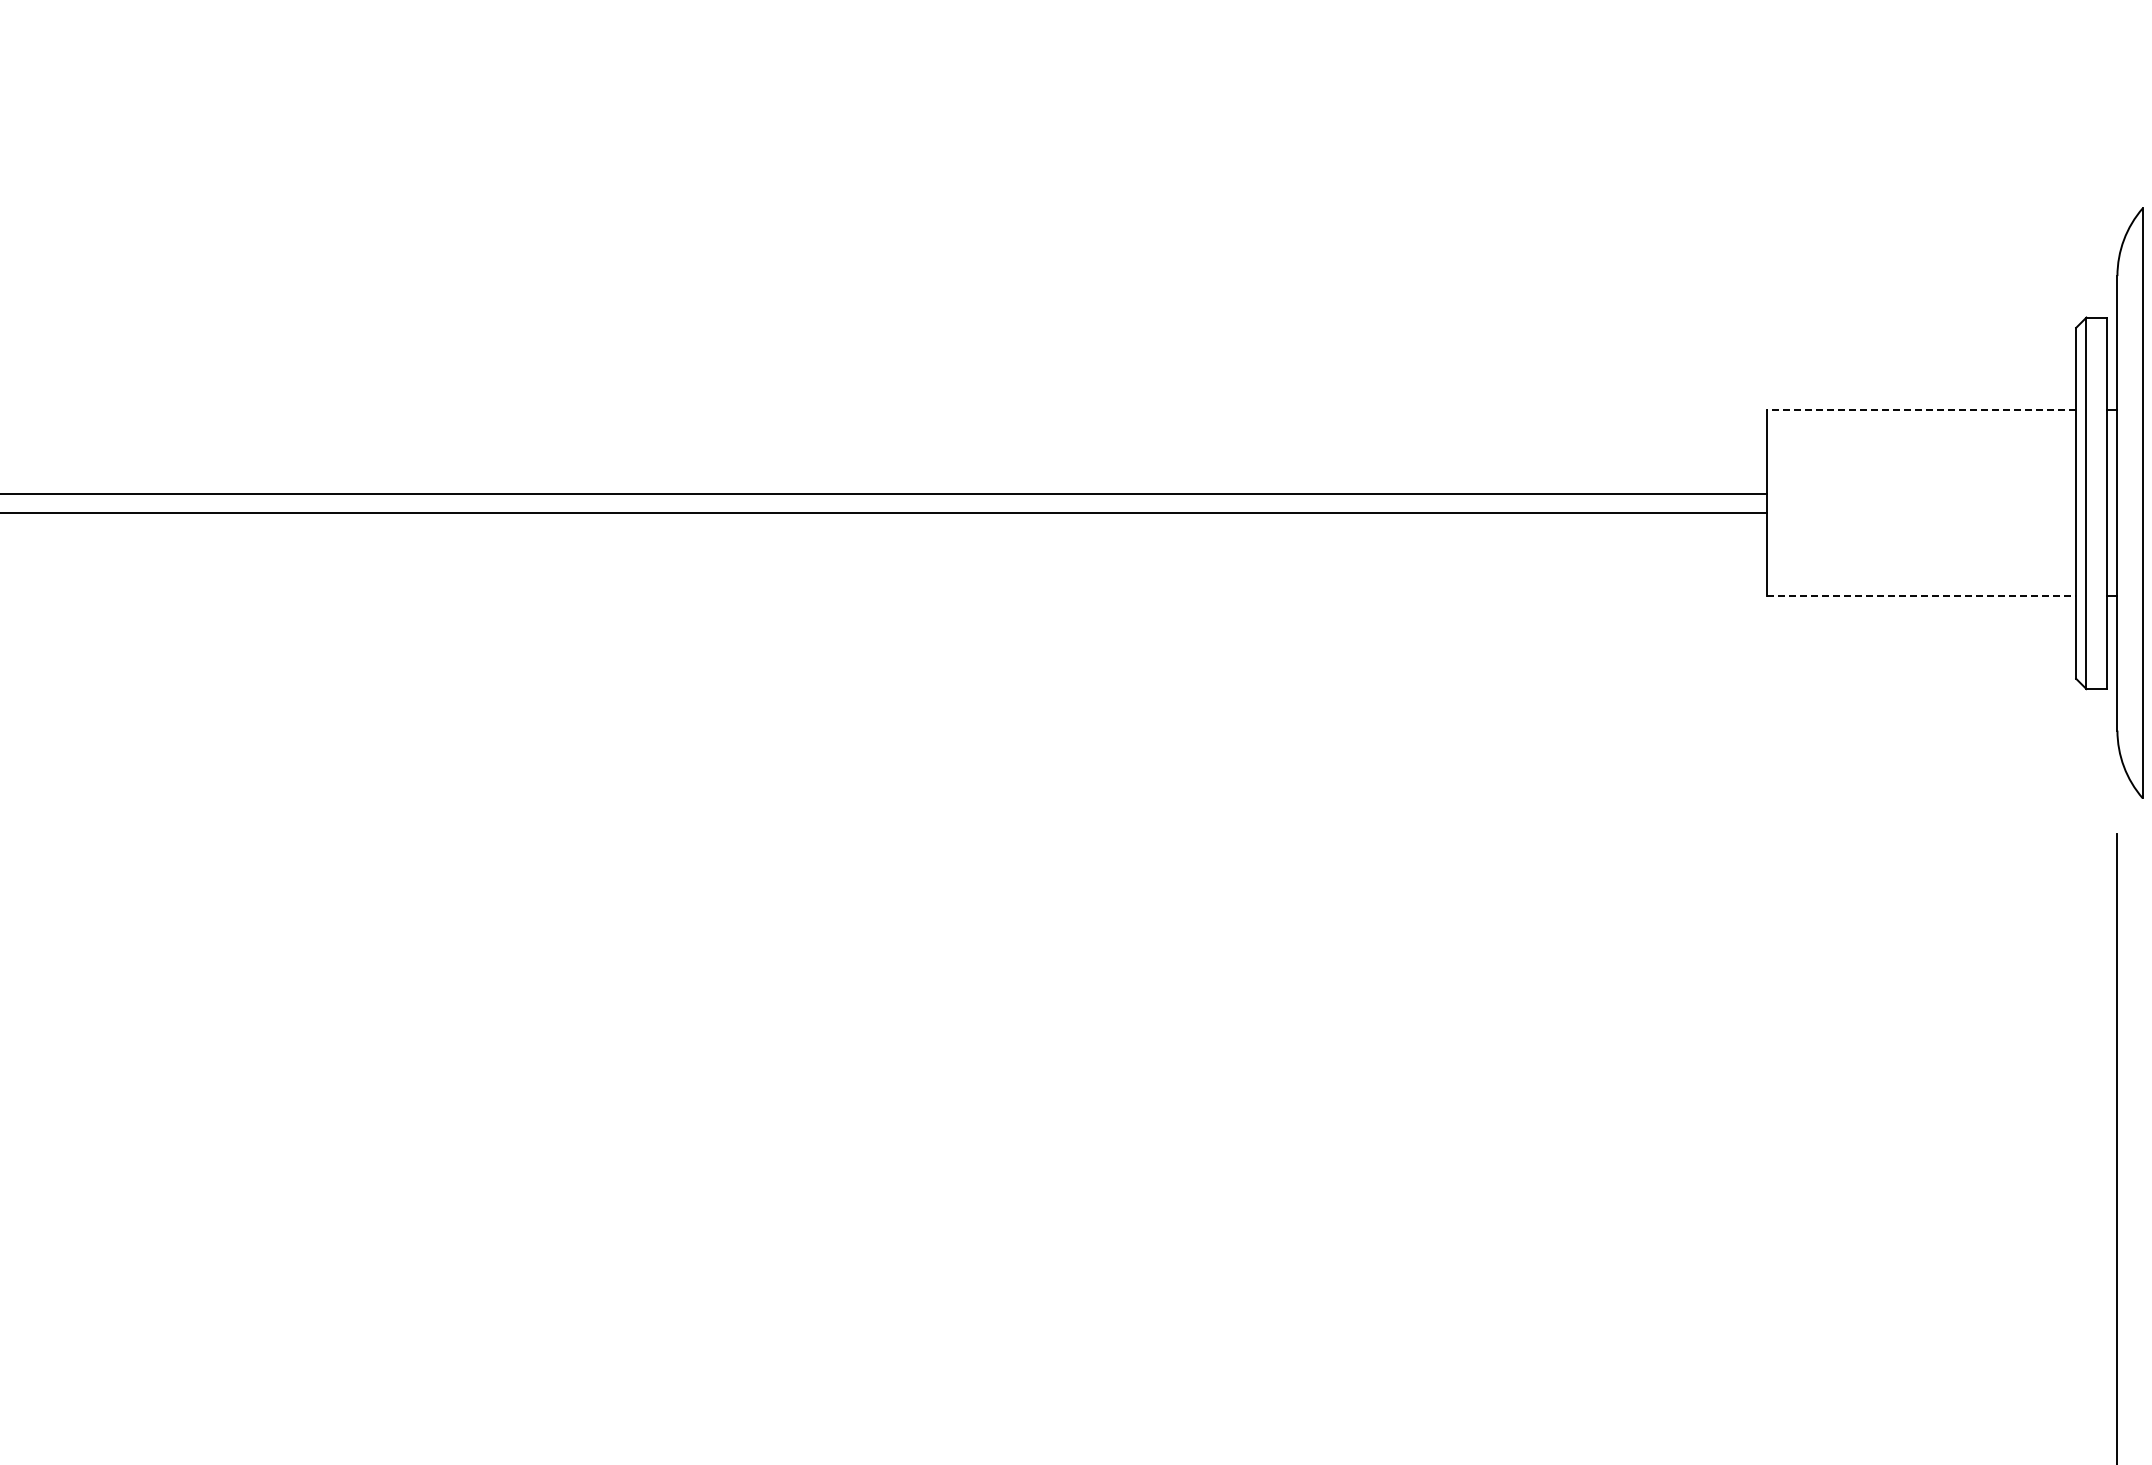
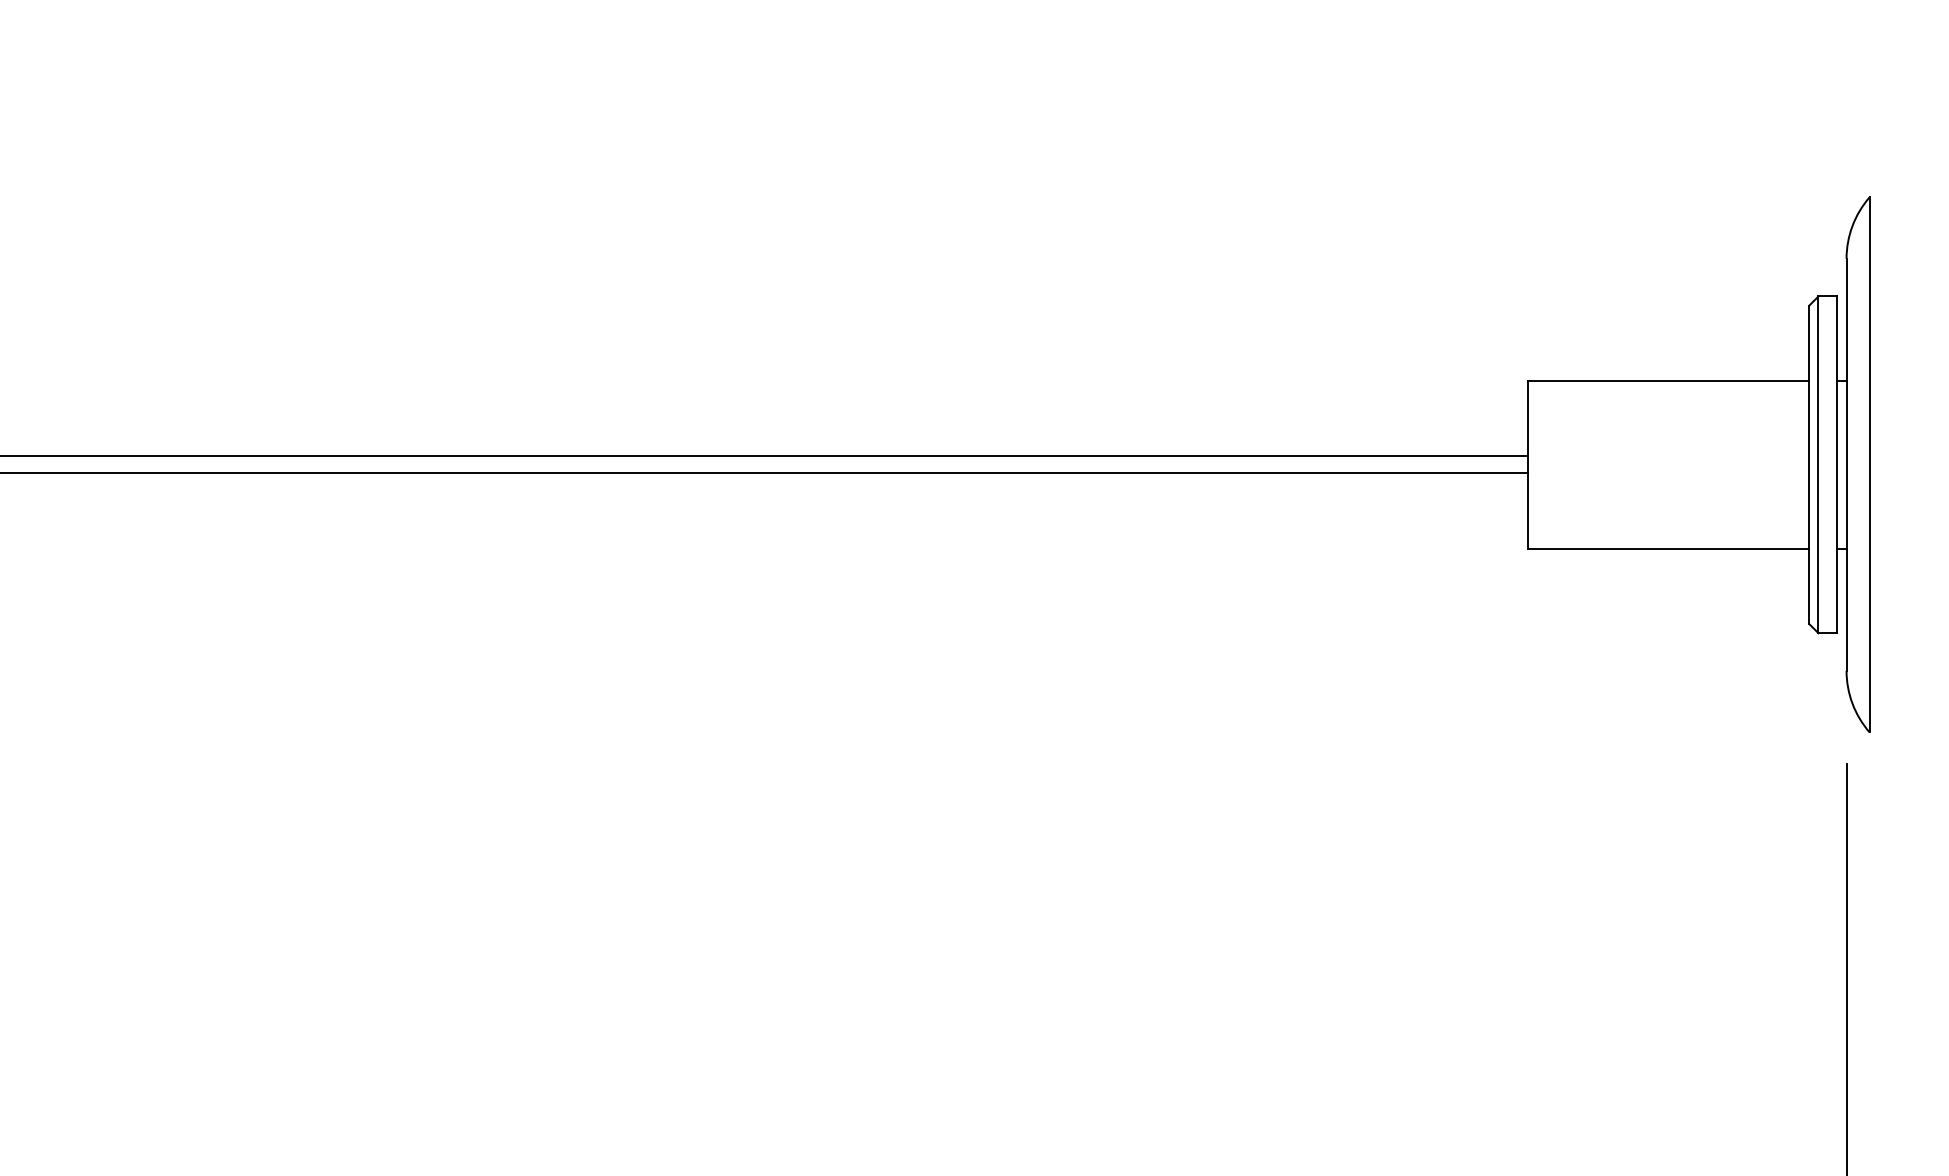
line: (1921, 410) -> (1668, 380), dashed -> solid
line: (1921, 596) -> (1668, 549), dashed -> solid

